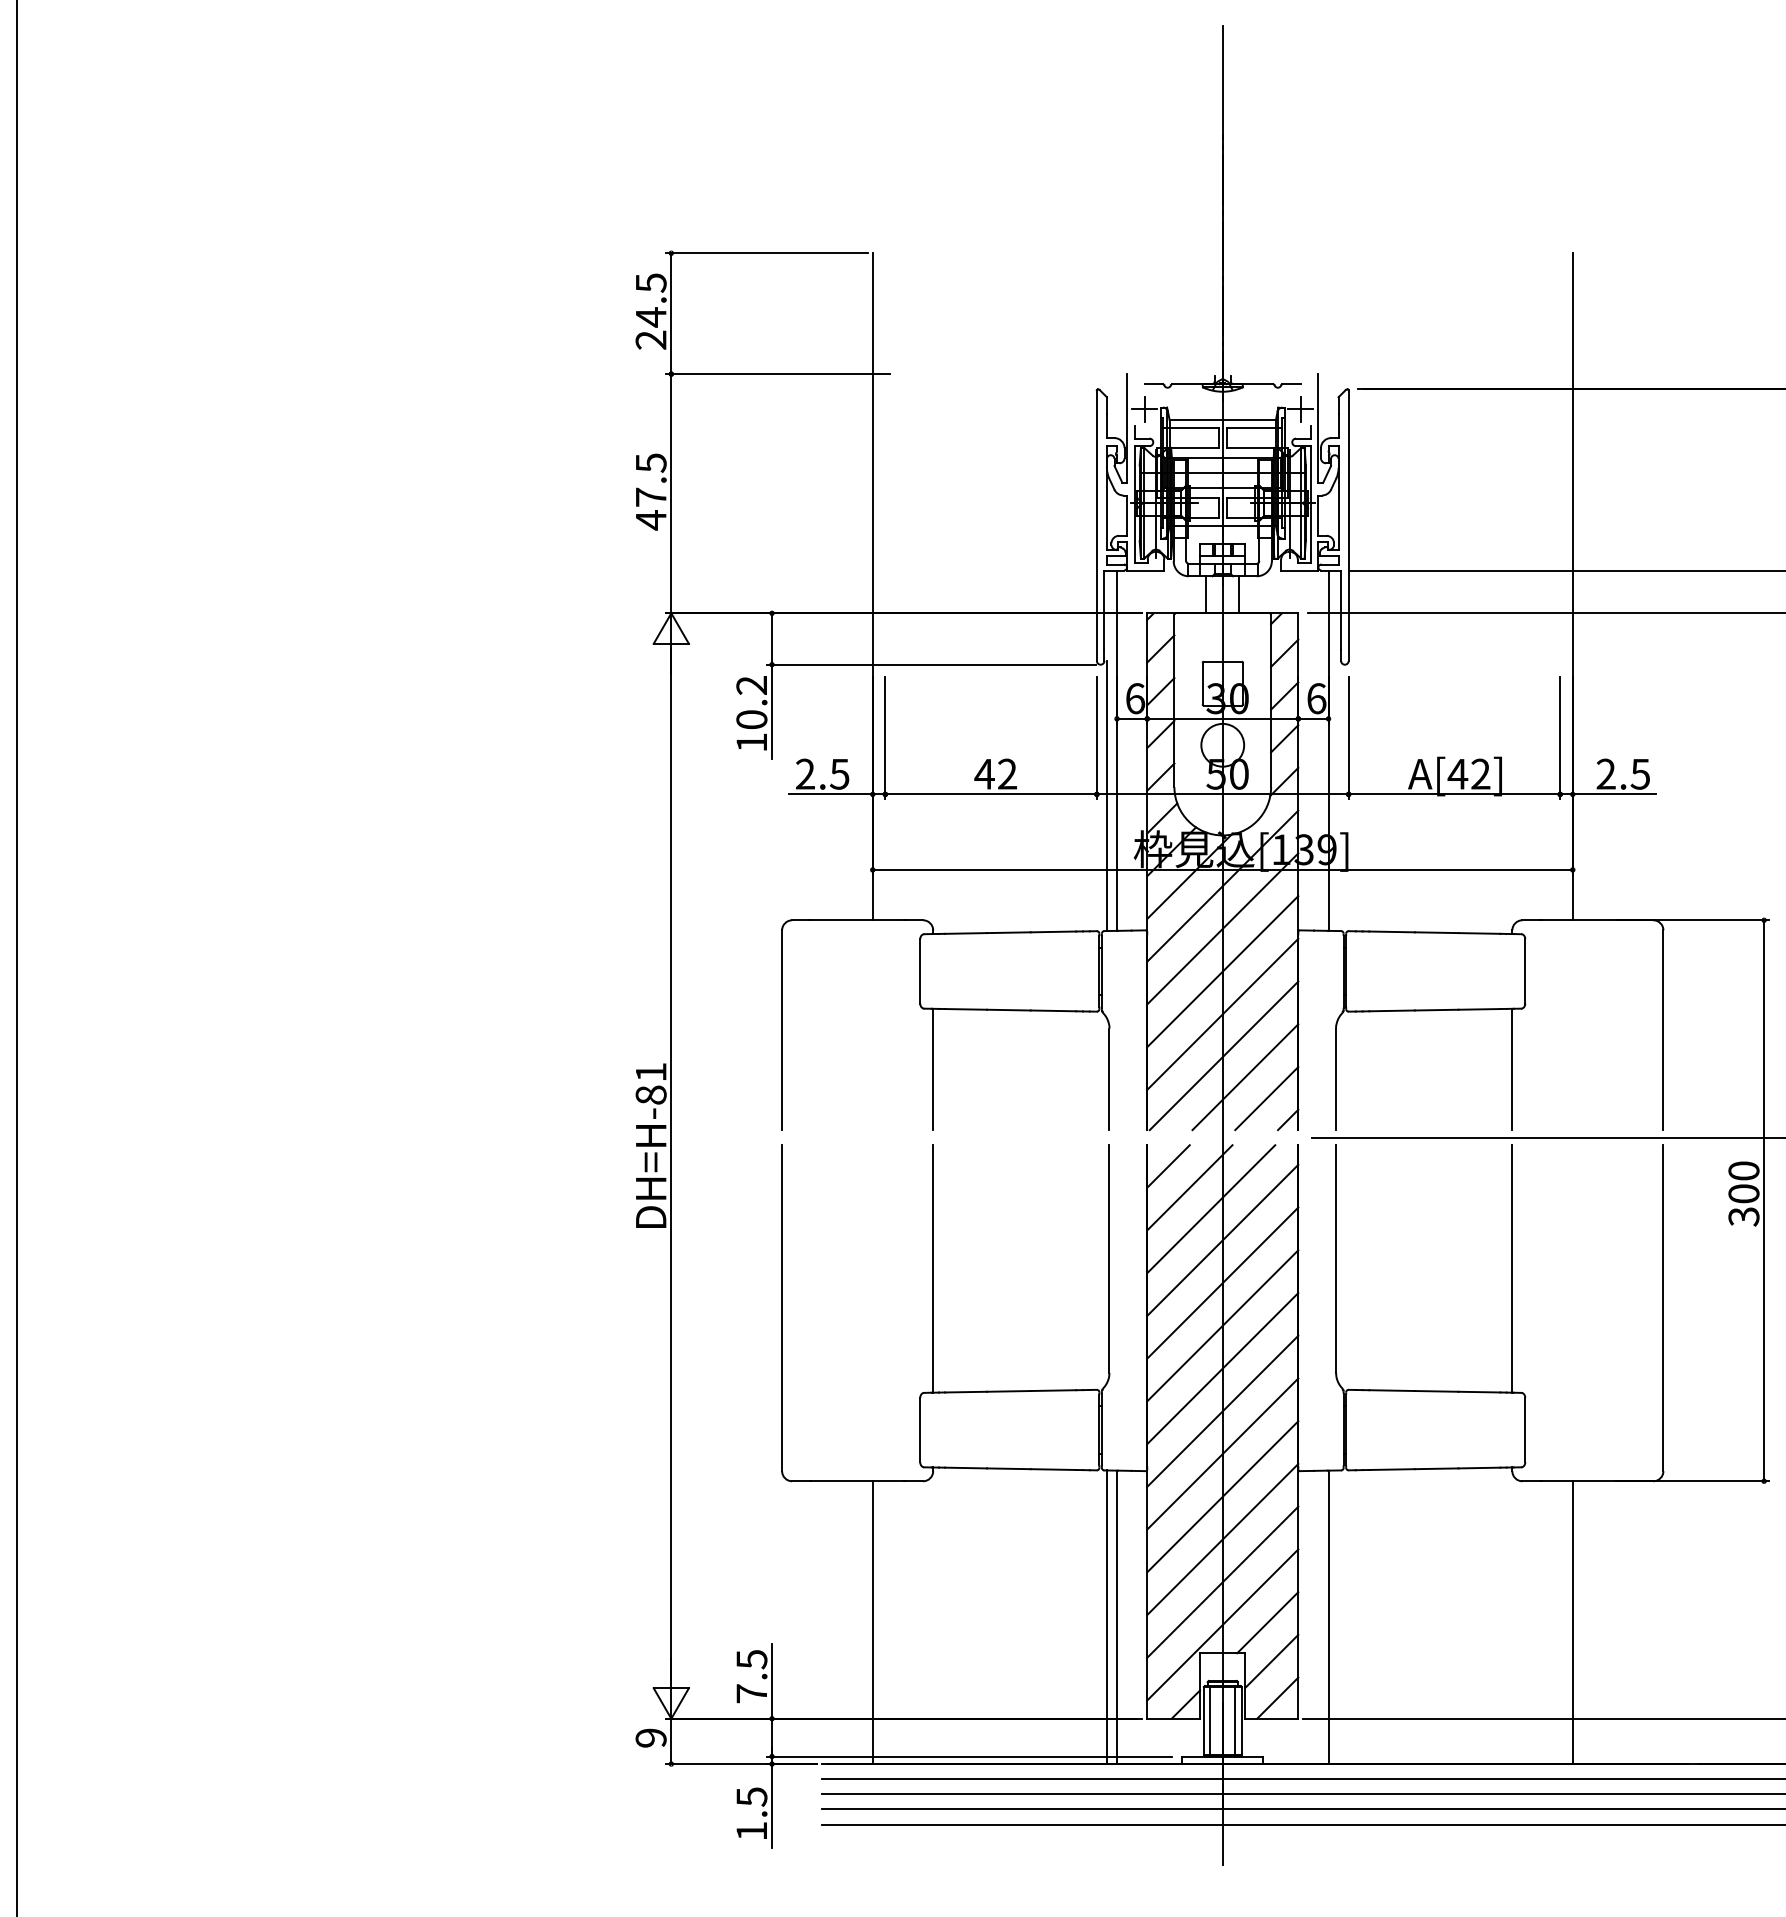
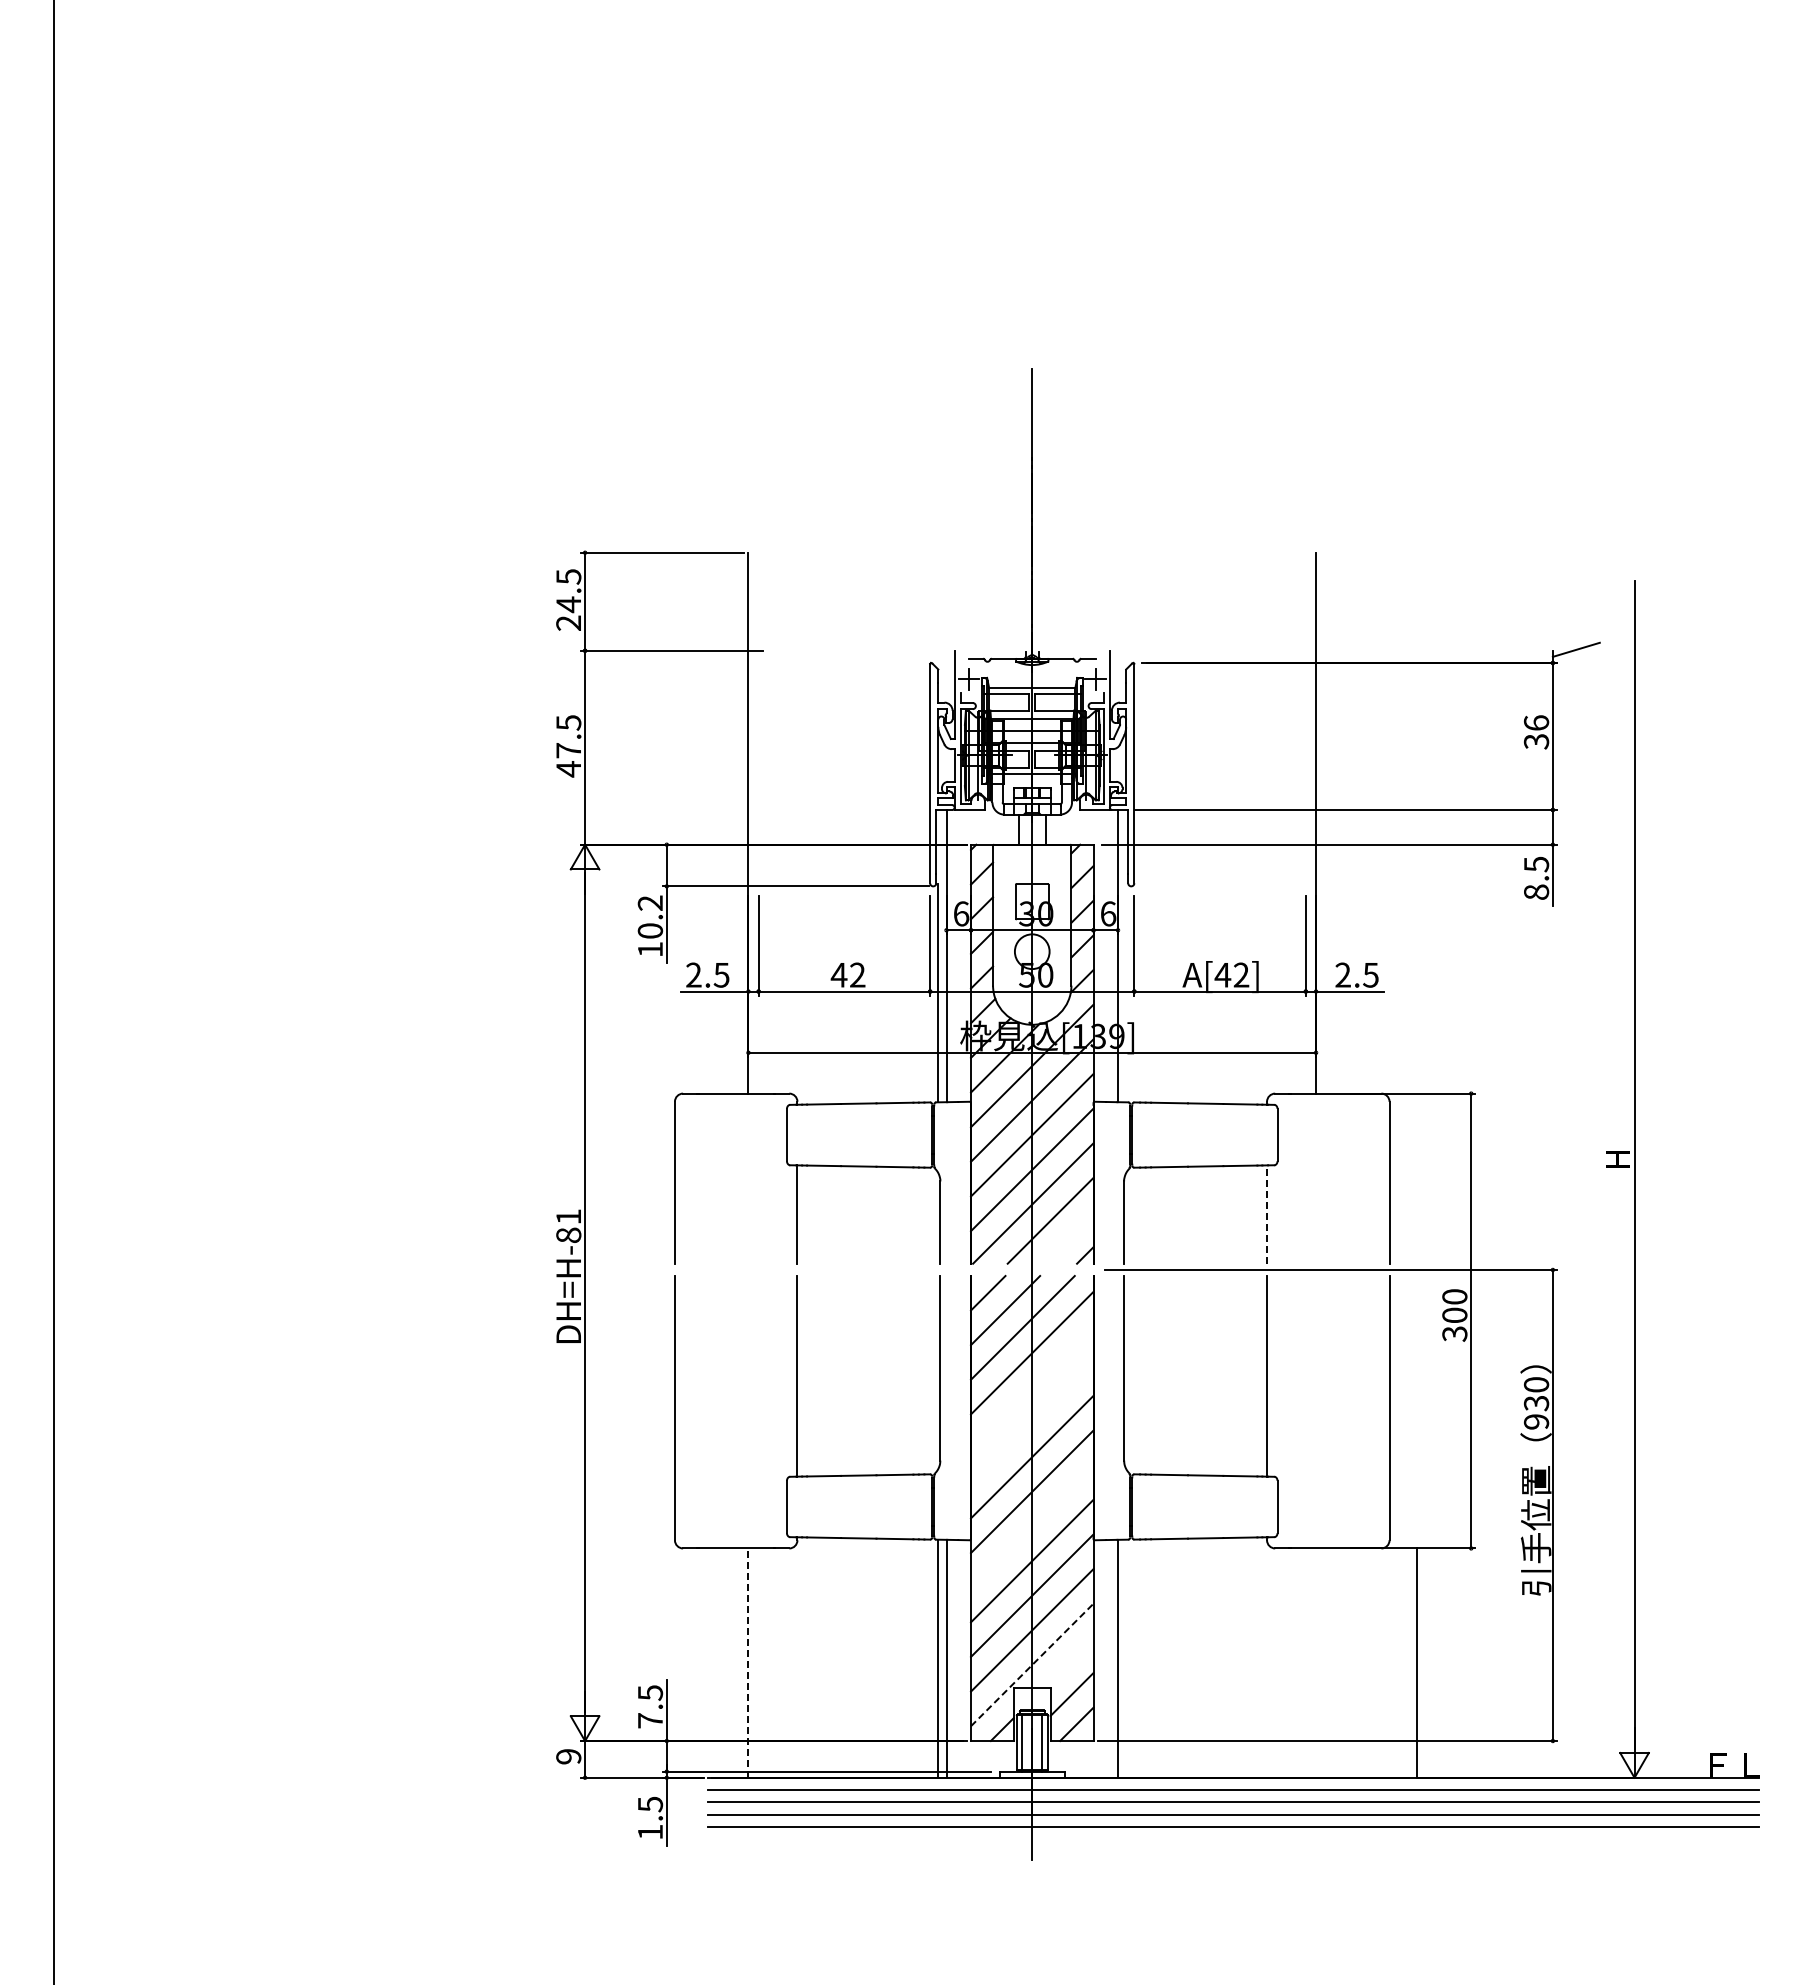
line: (1512, 1069) -> (1267, 1214), solid -> dashed
line: (1266, 1097) -> (1067, 1237), removed
line: (1223, 1282) -> (1032, 1387), removed
line: (1223, 1325) -> (1032, 1422), removed
line: (1223, 1454) -> (1032, 1526), removed
line: (1267, 1621) -> (1068, 1662), removed
line: (1573, 1621) -> (1417, 1662), moved
line: (872, 1623) -> (748, 1663), solid -> dashed
line: (1223, 1625) -> (1032, 1665), solid -> dashed

